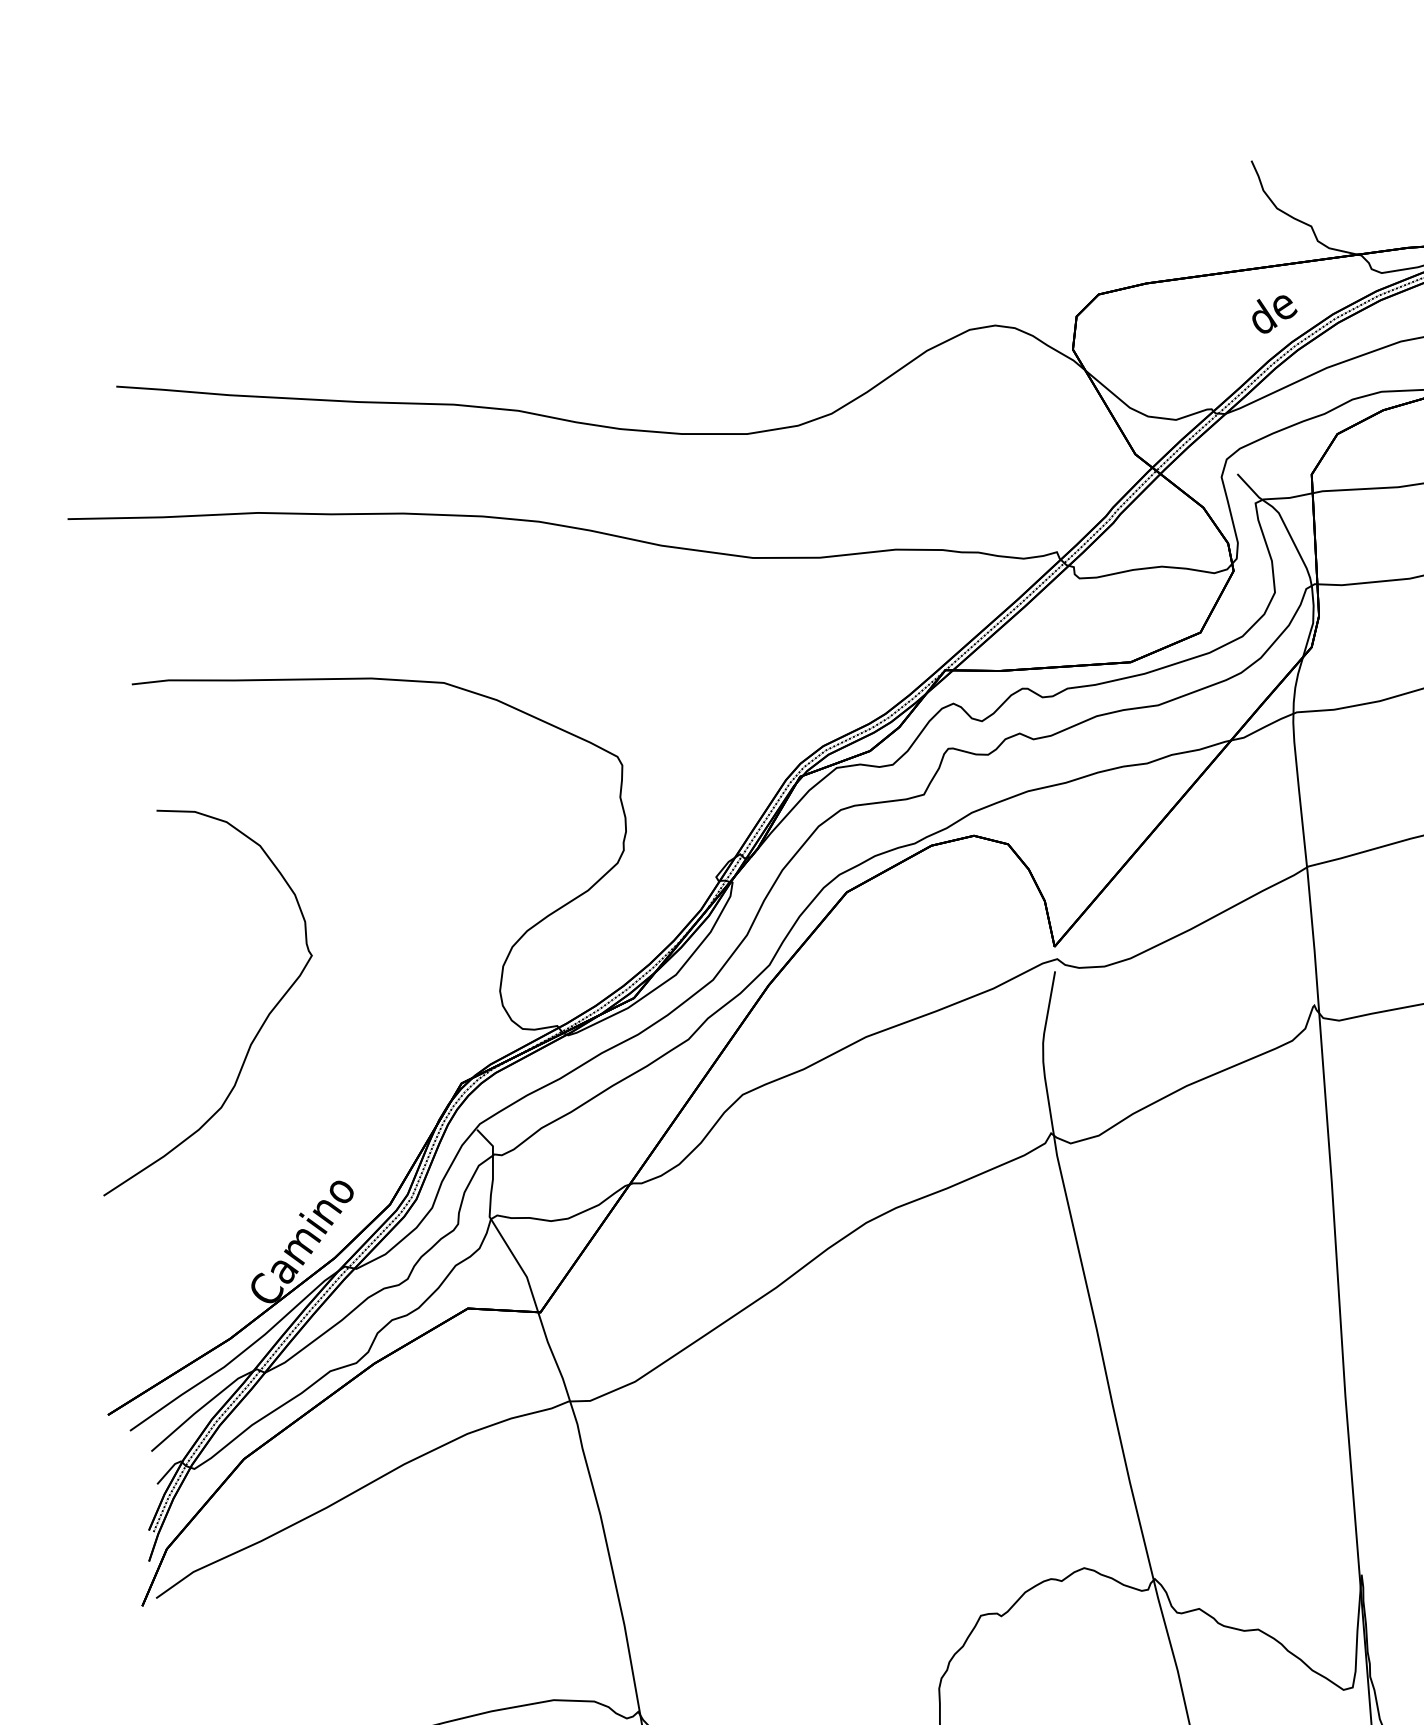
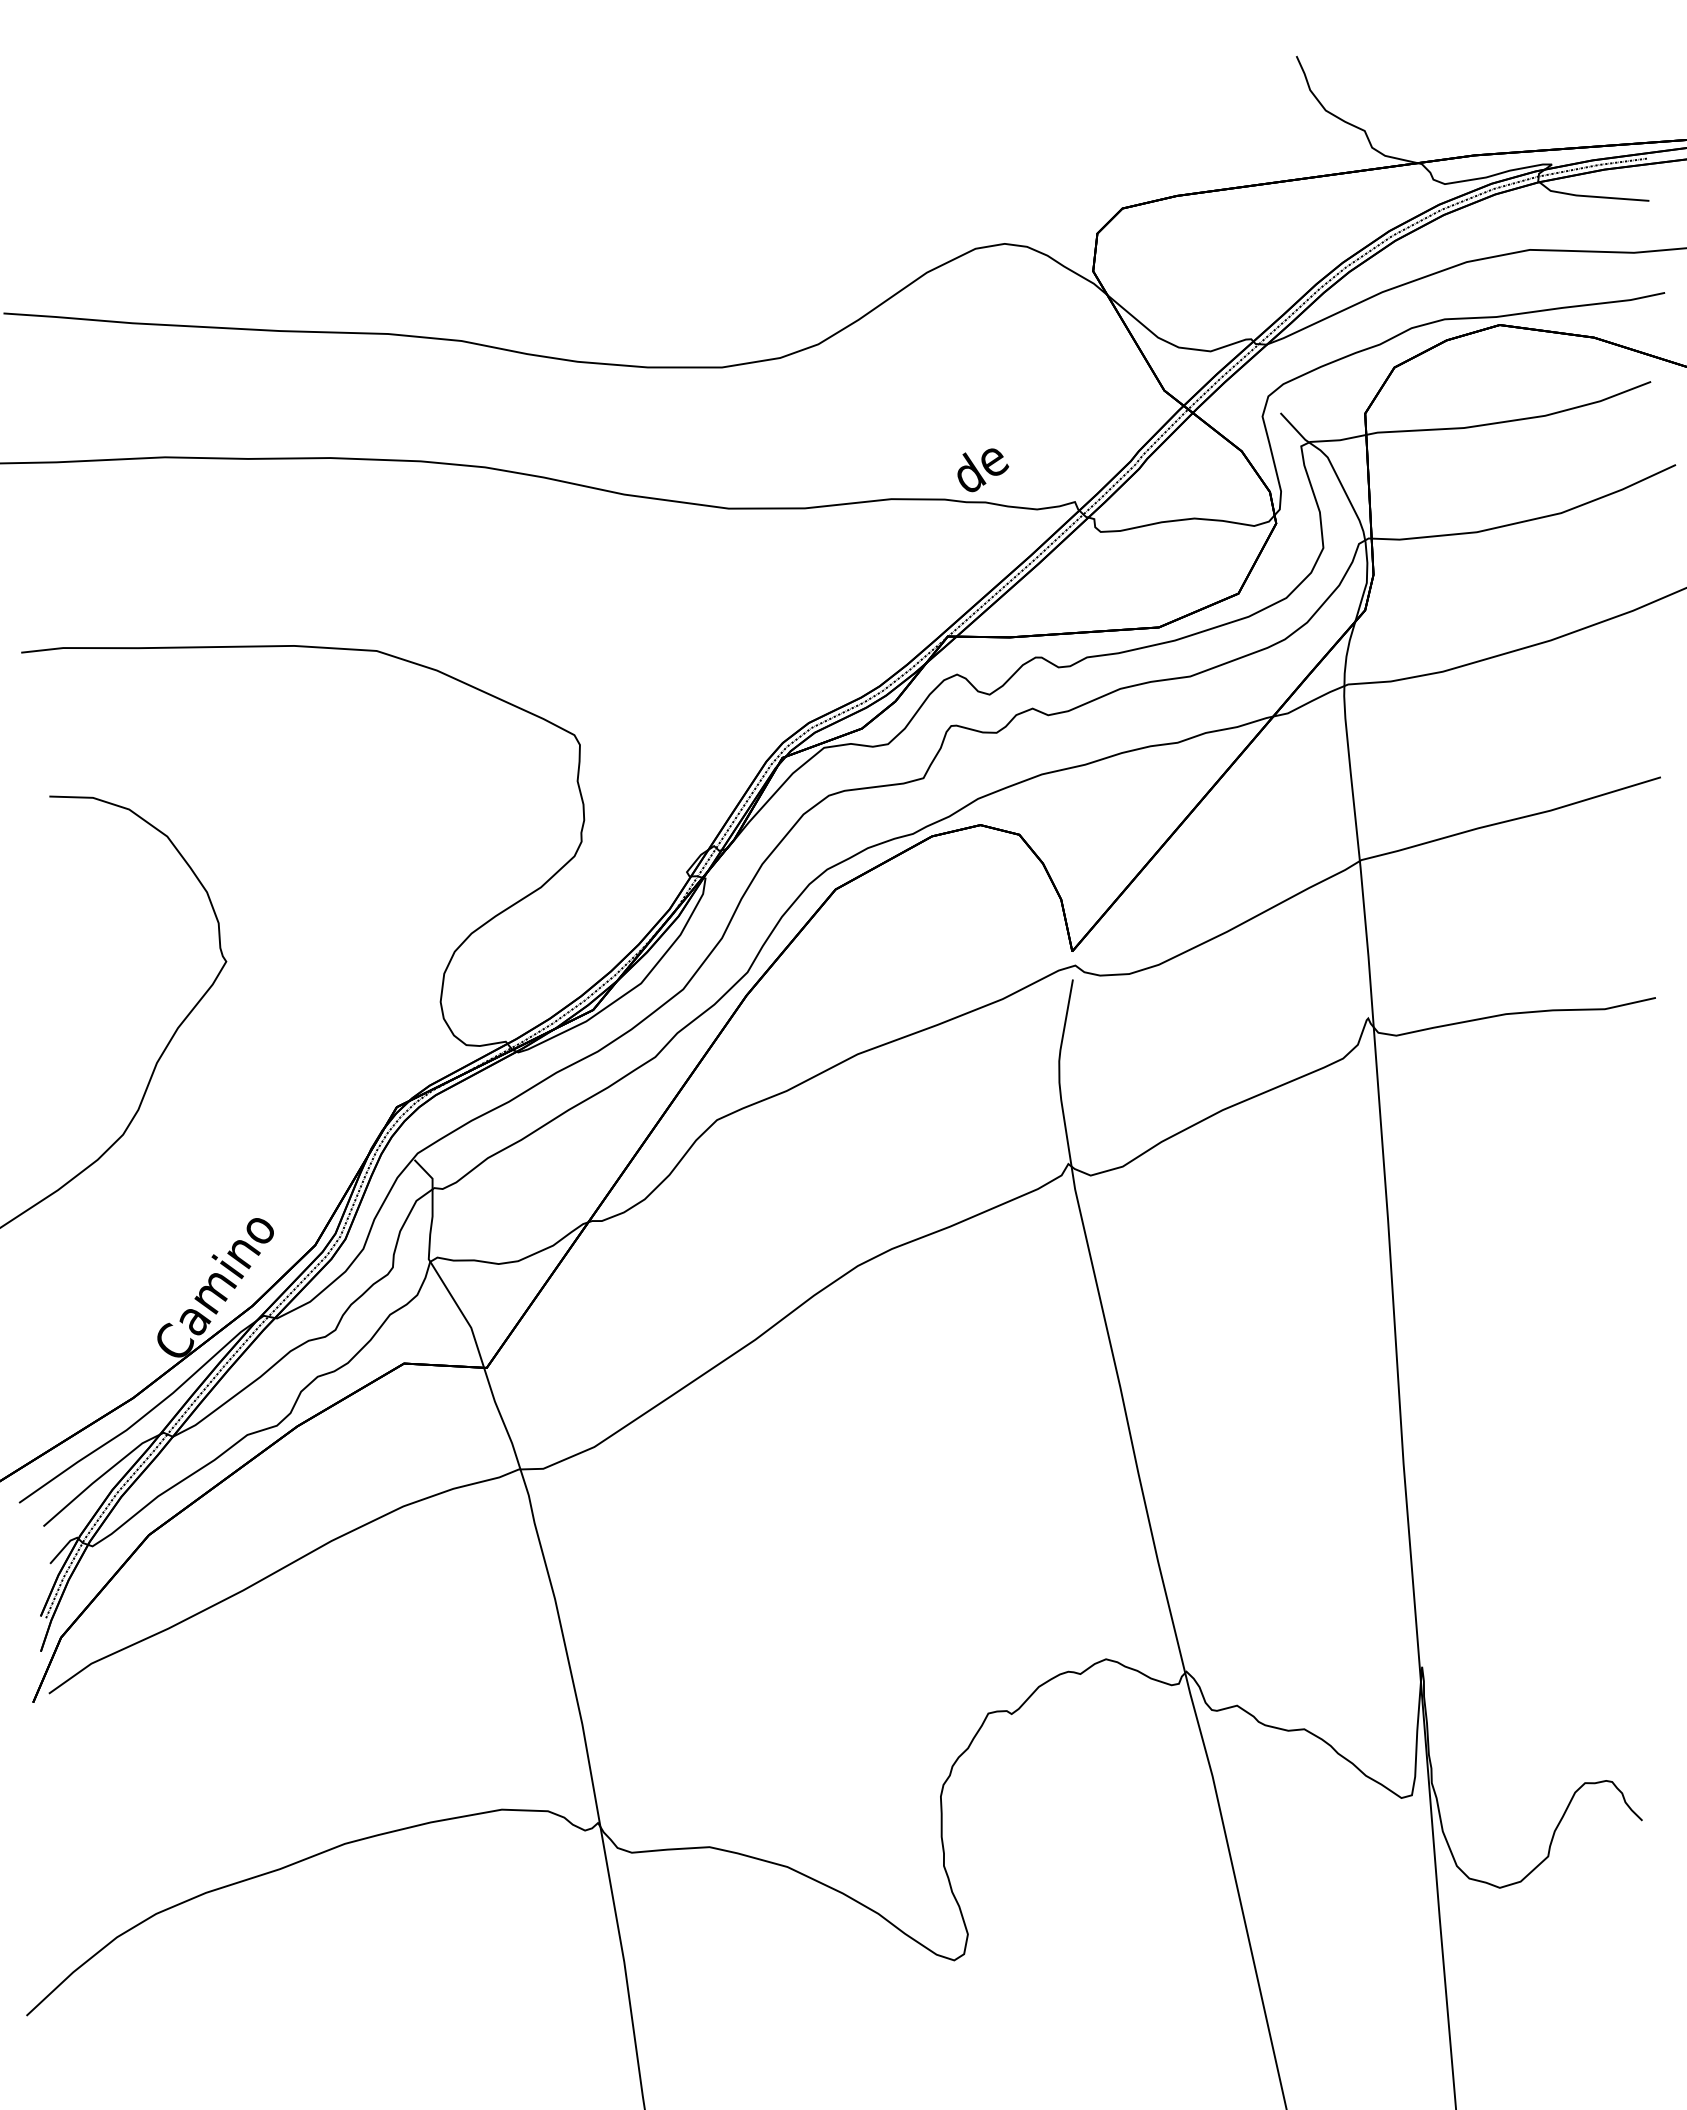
text: (1275, 314) -> (983, 470), moved

